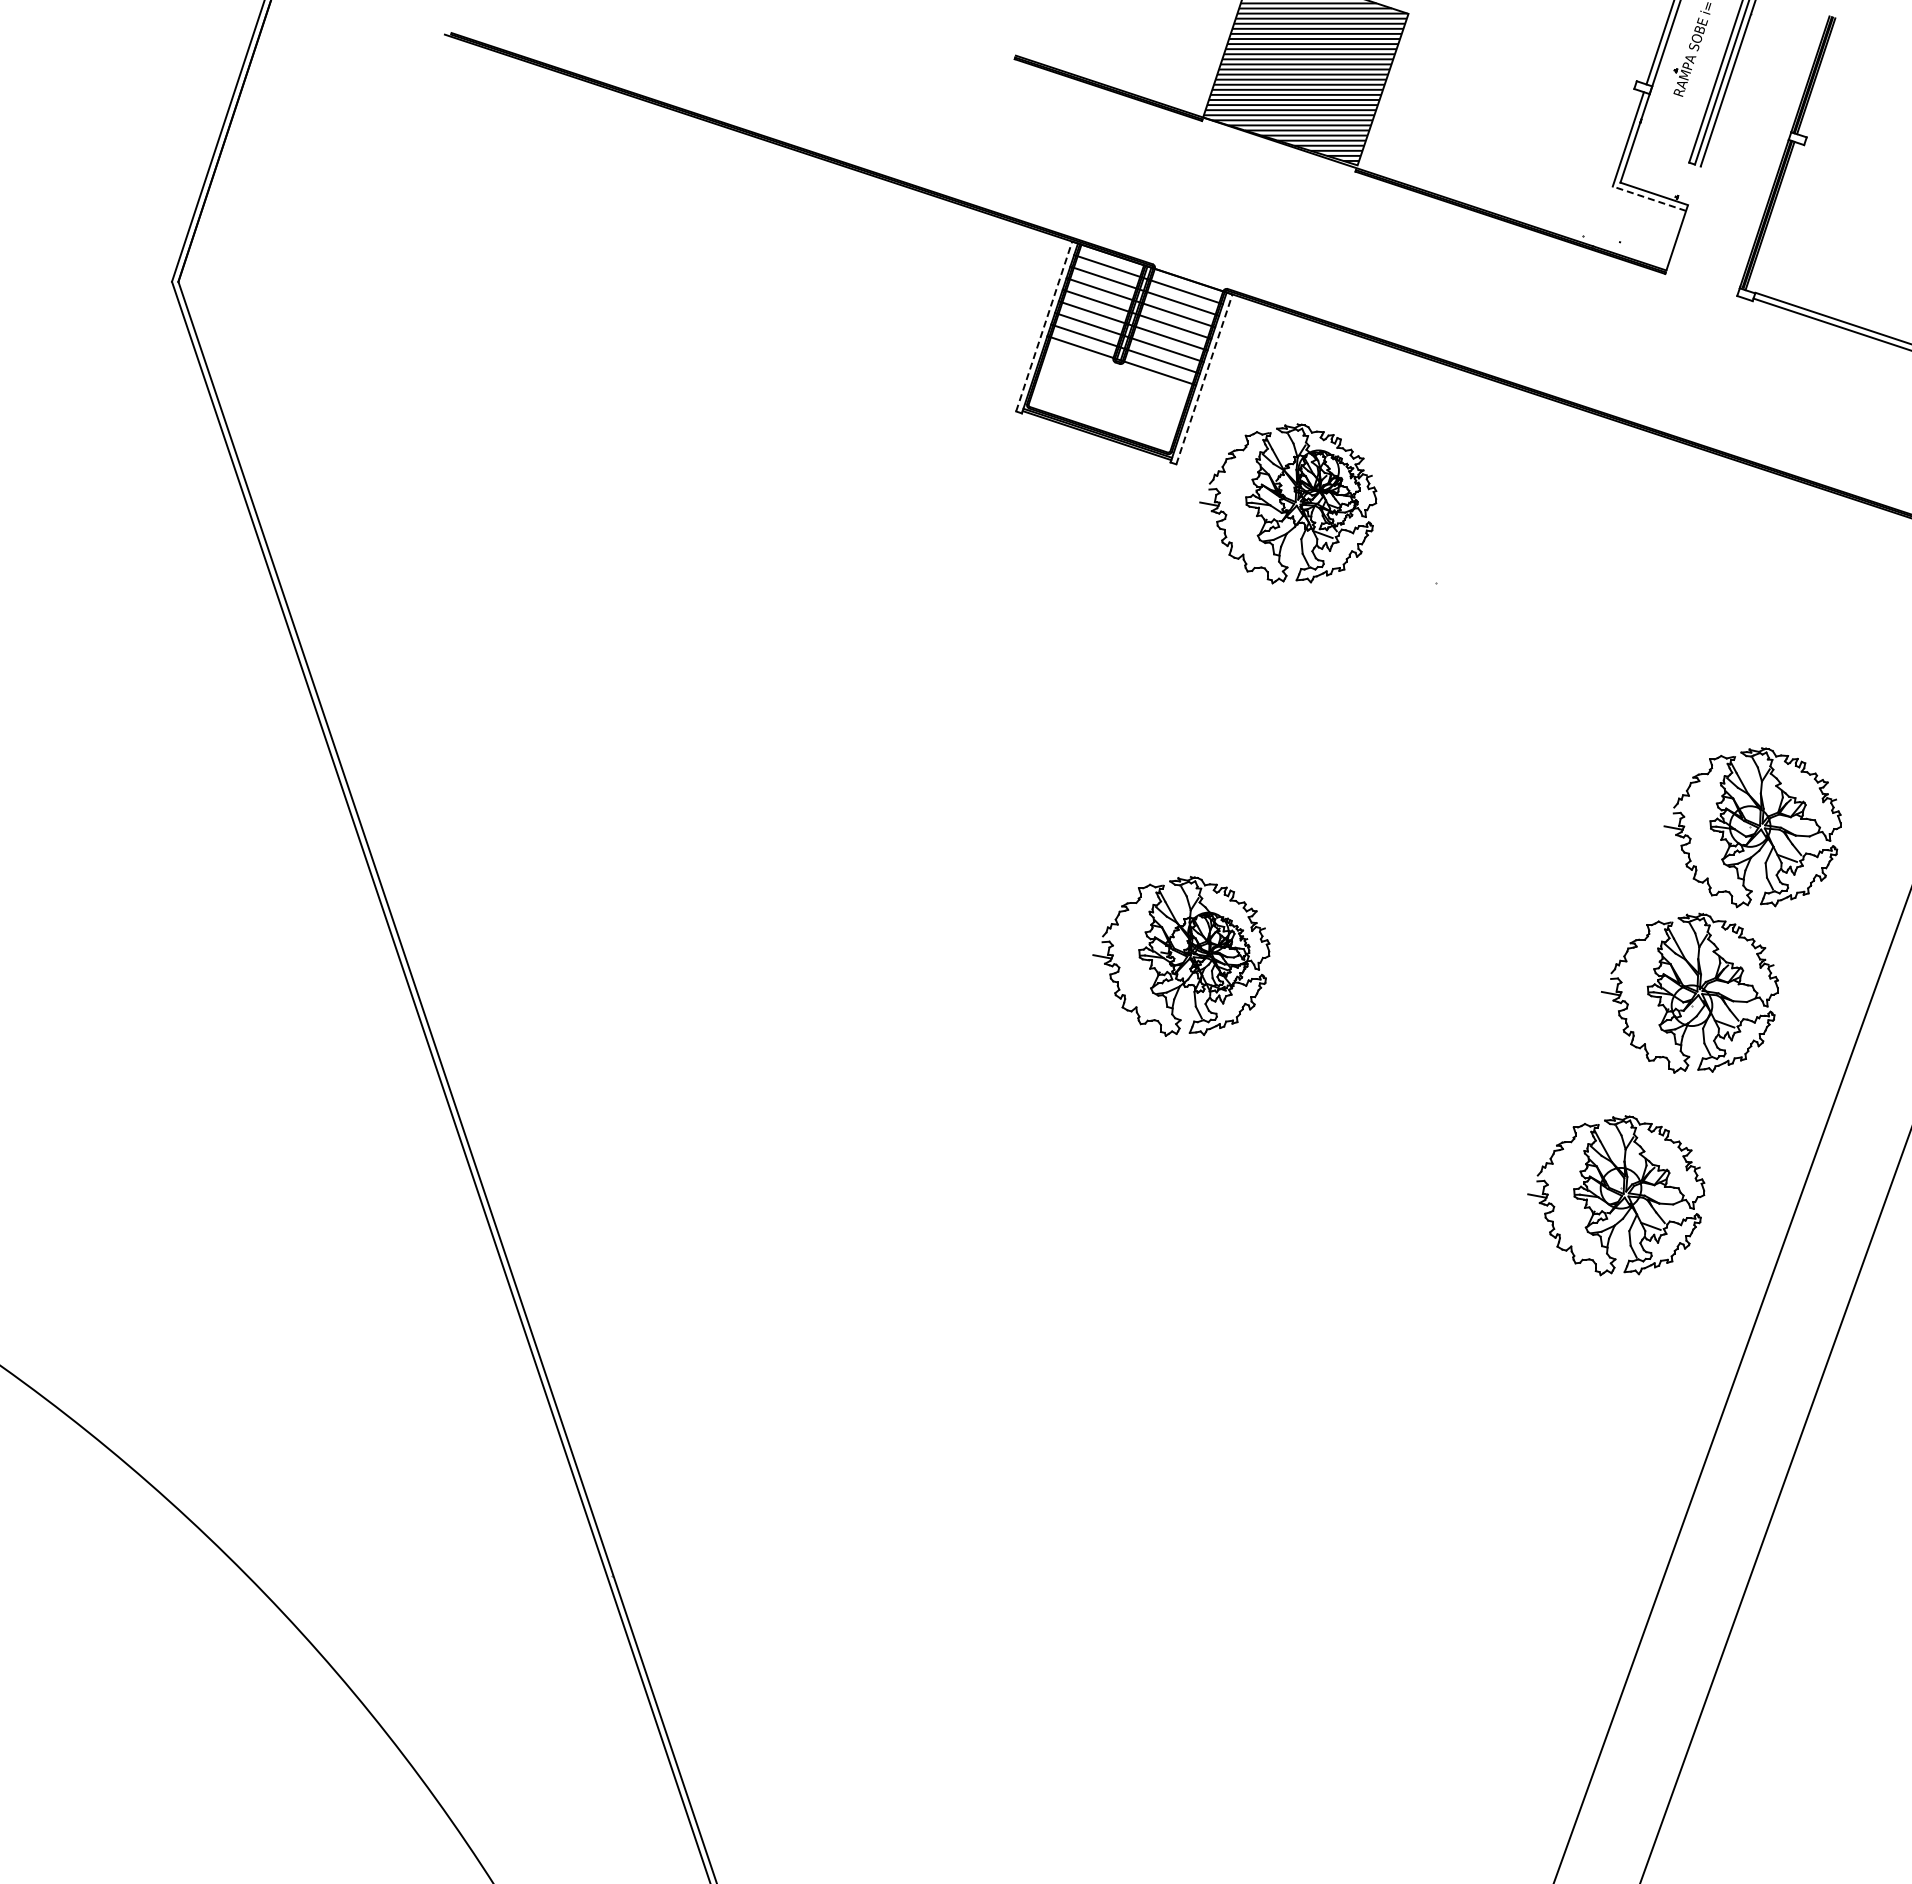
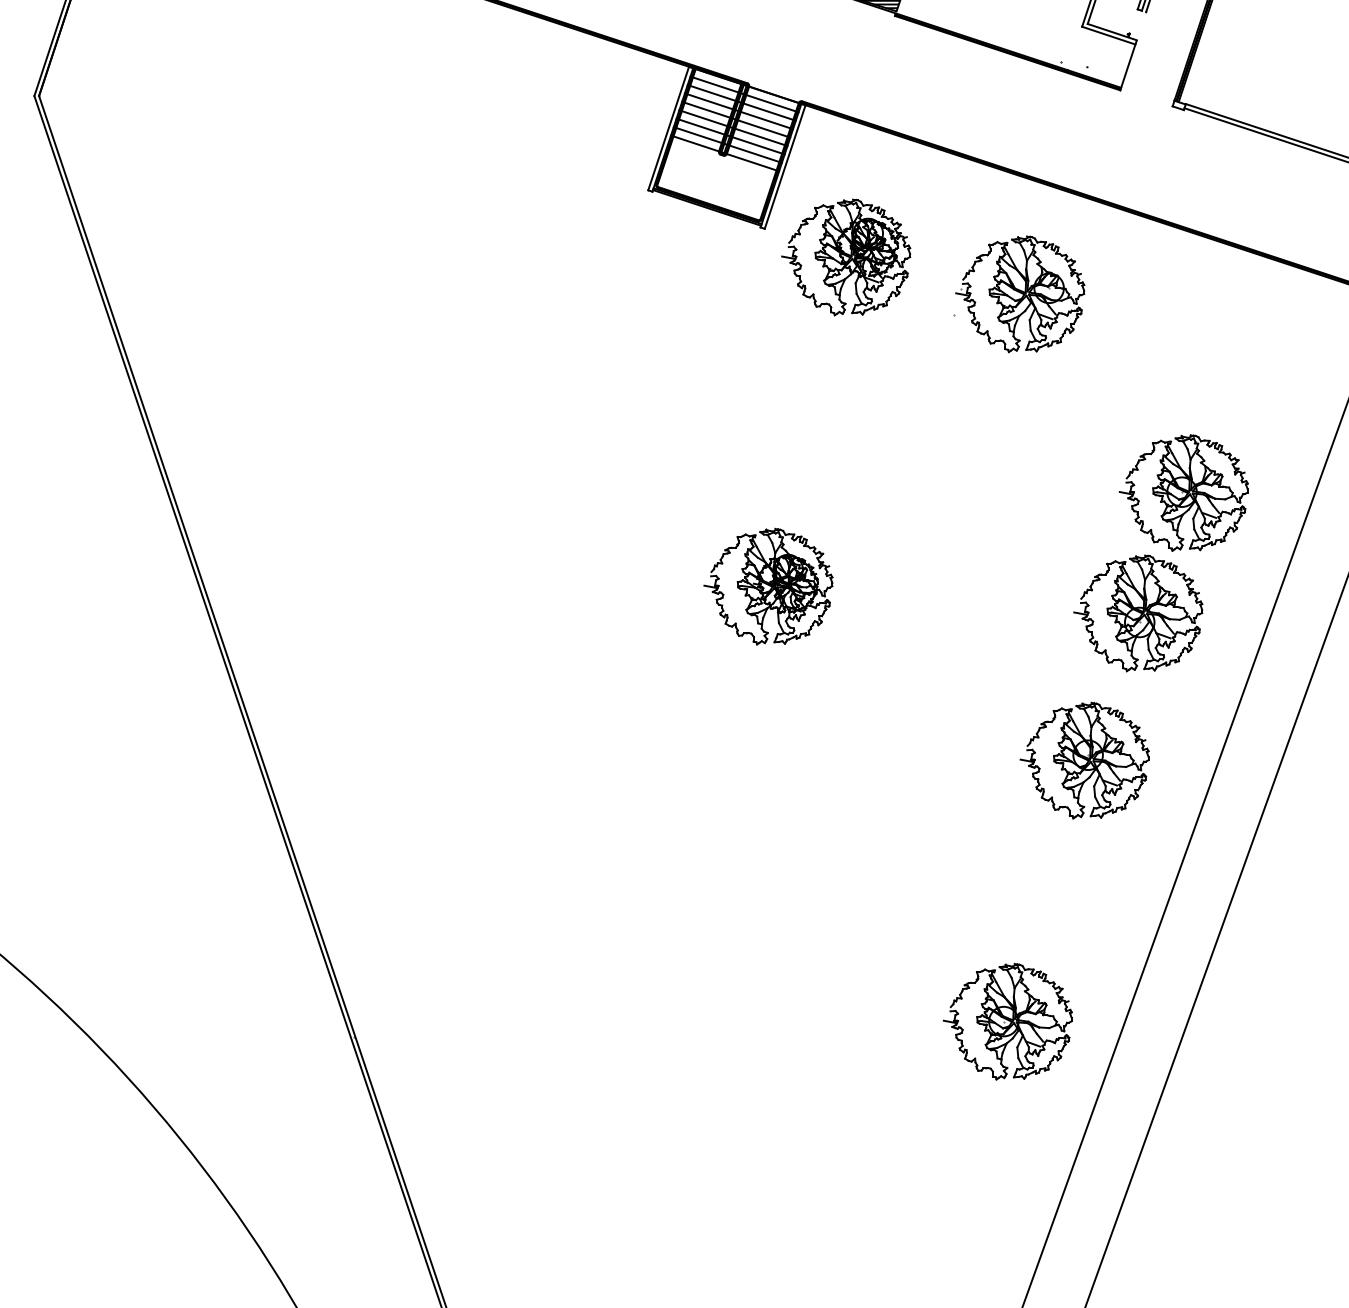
line: (1649, 198) -> (1108, 35), dashed -> solid
line: (1044, 326) -> (668, 128), dashed -> solid
line: (1204, 378) -> (785, 166), dashed -> solid
part: (1527, 554) -> (1020, 294), added
part: (1510, 1554) -> (1007, 1021), added

